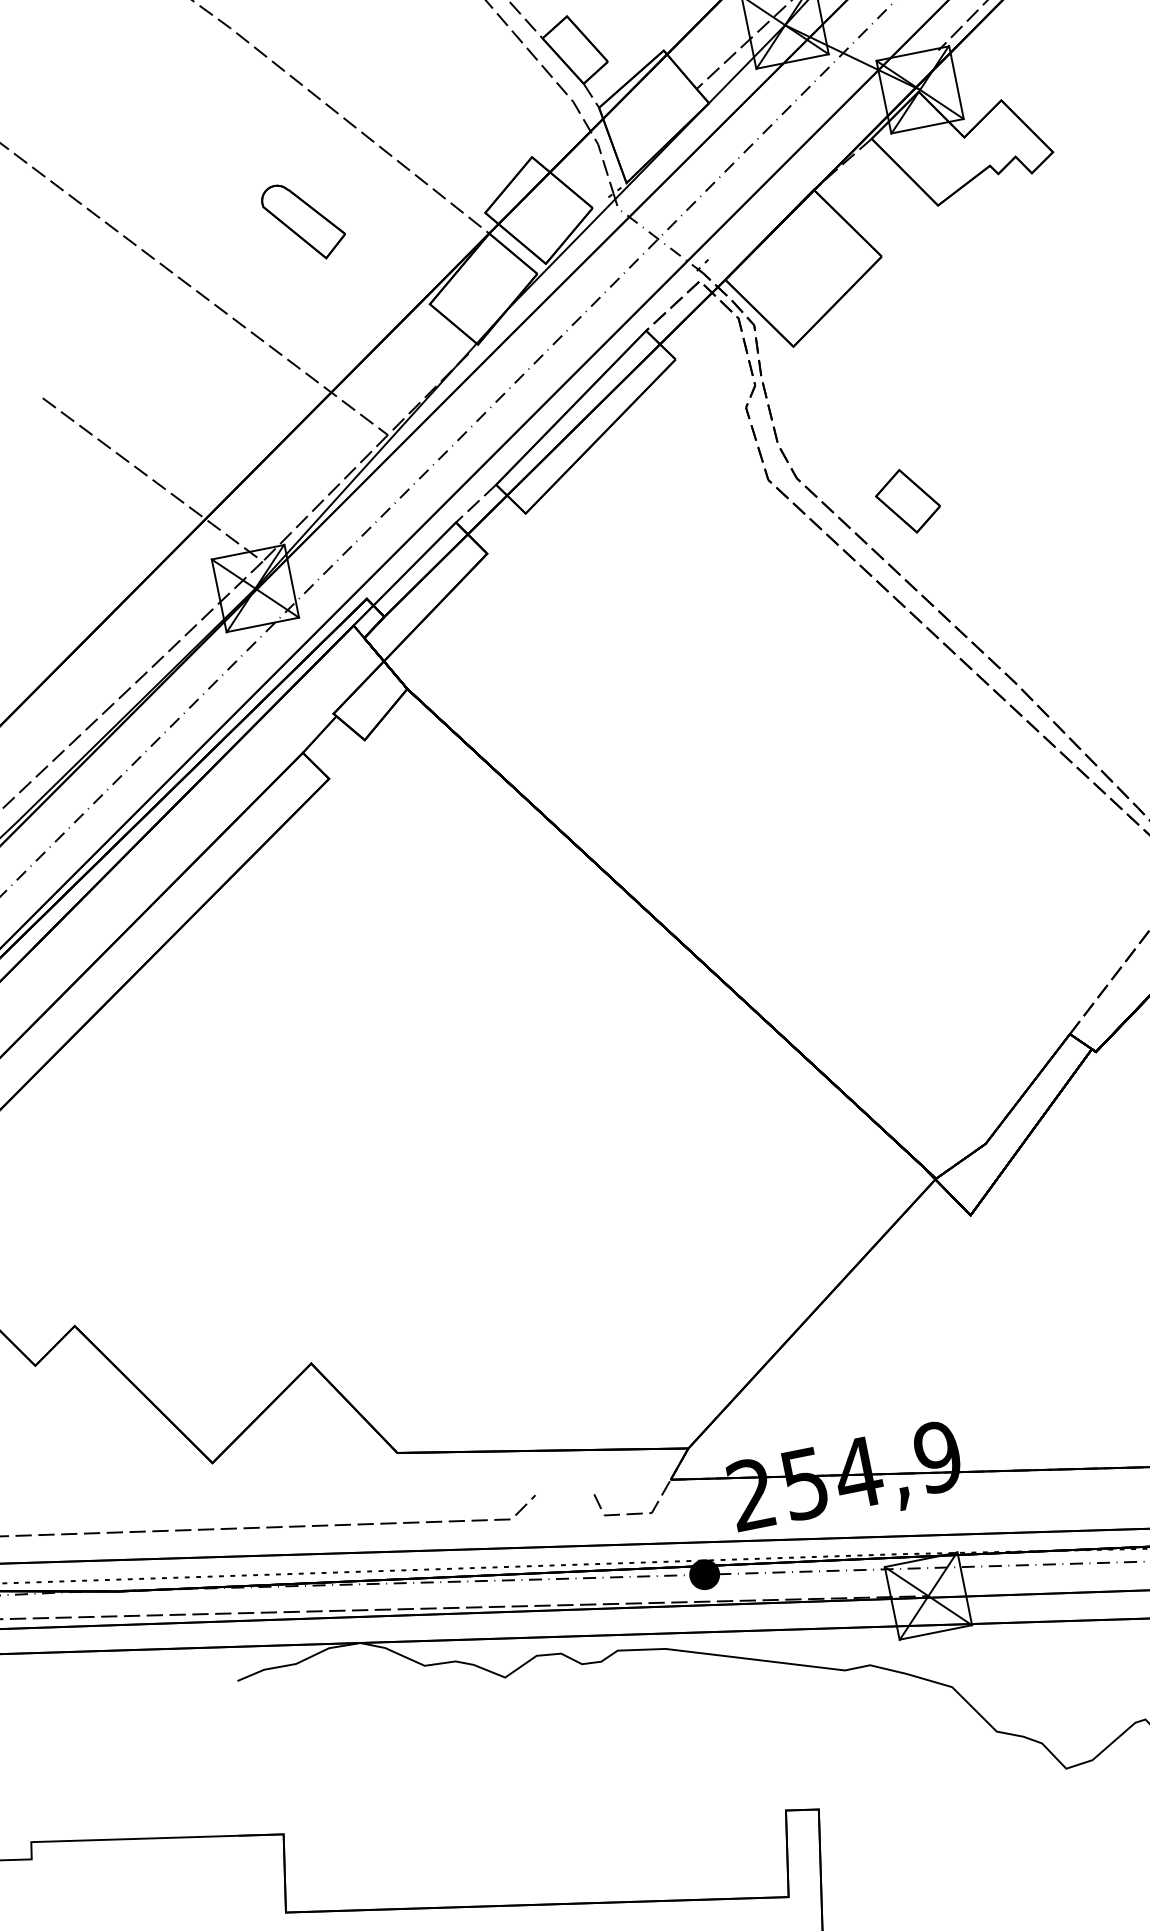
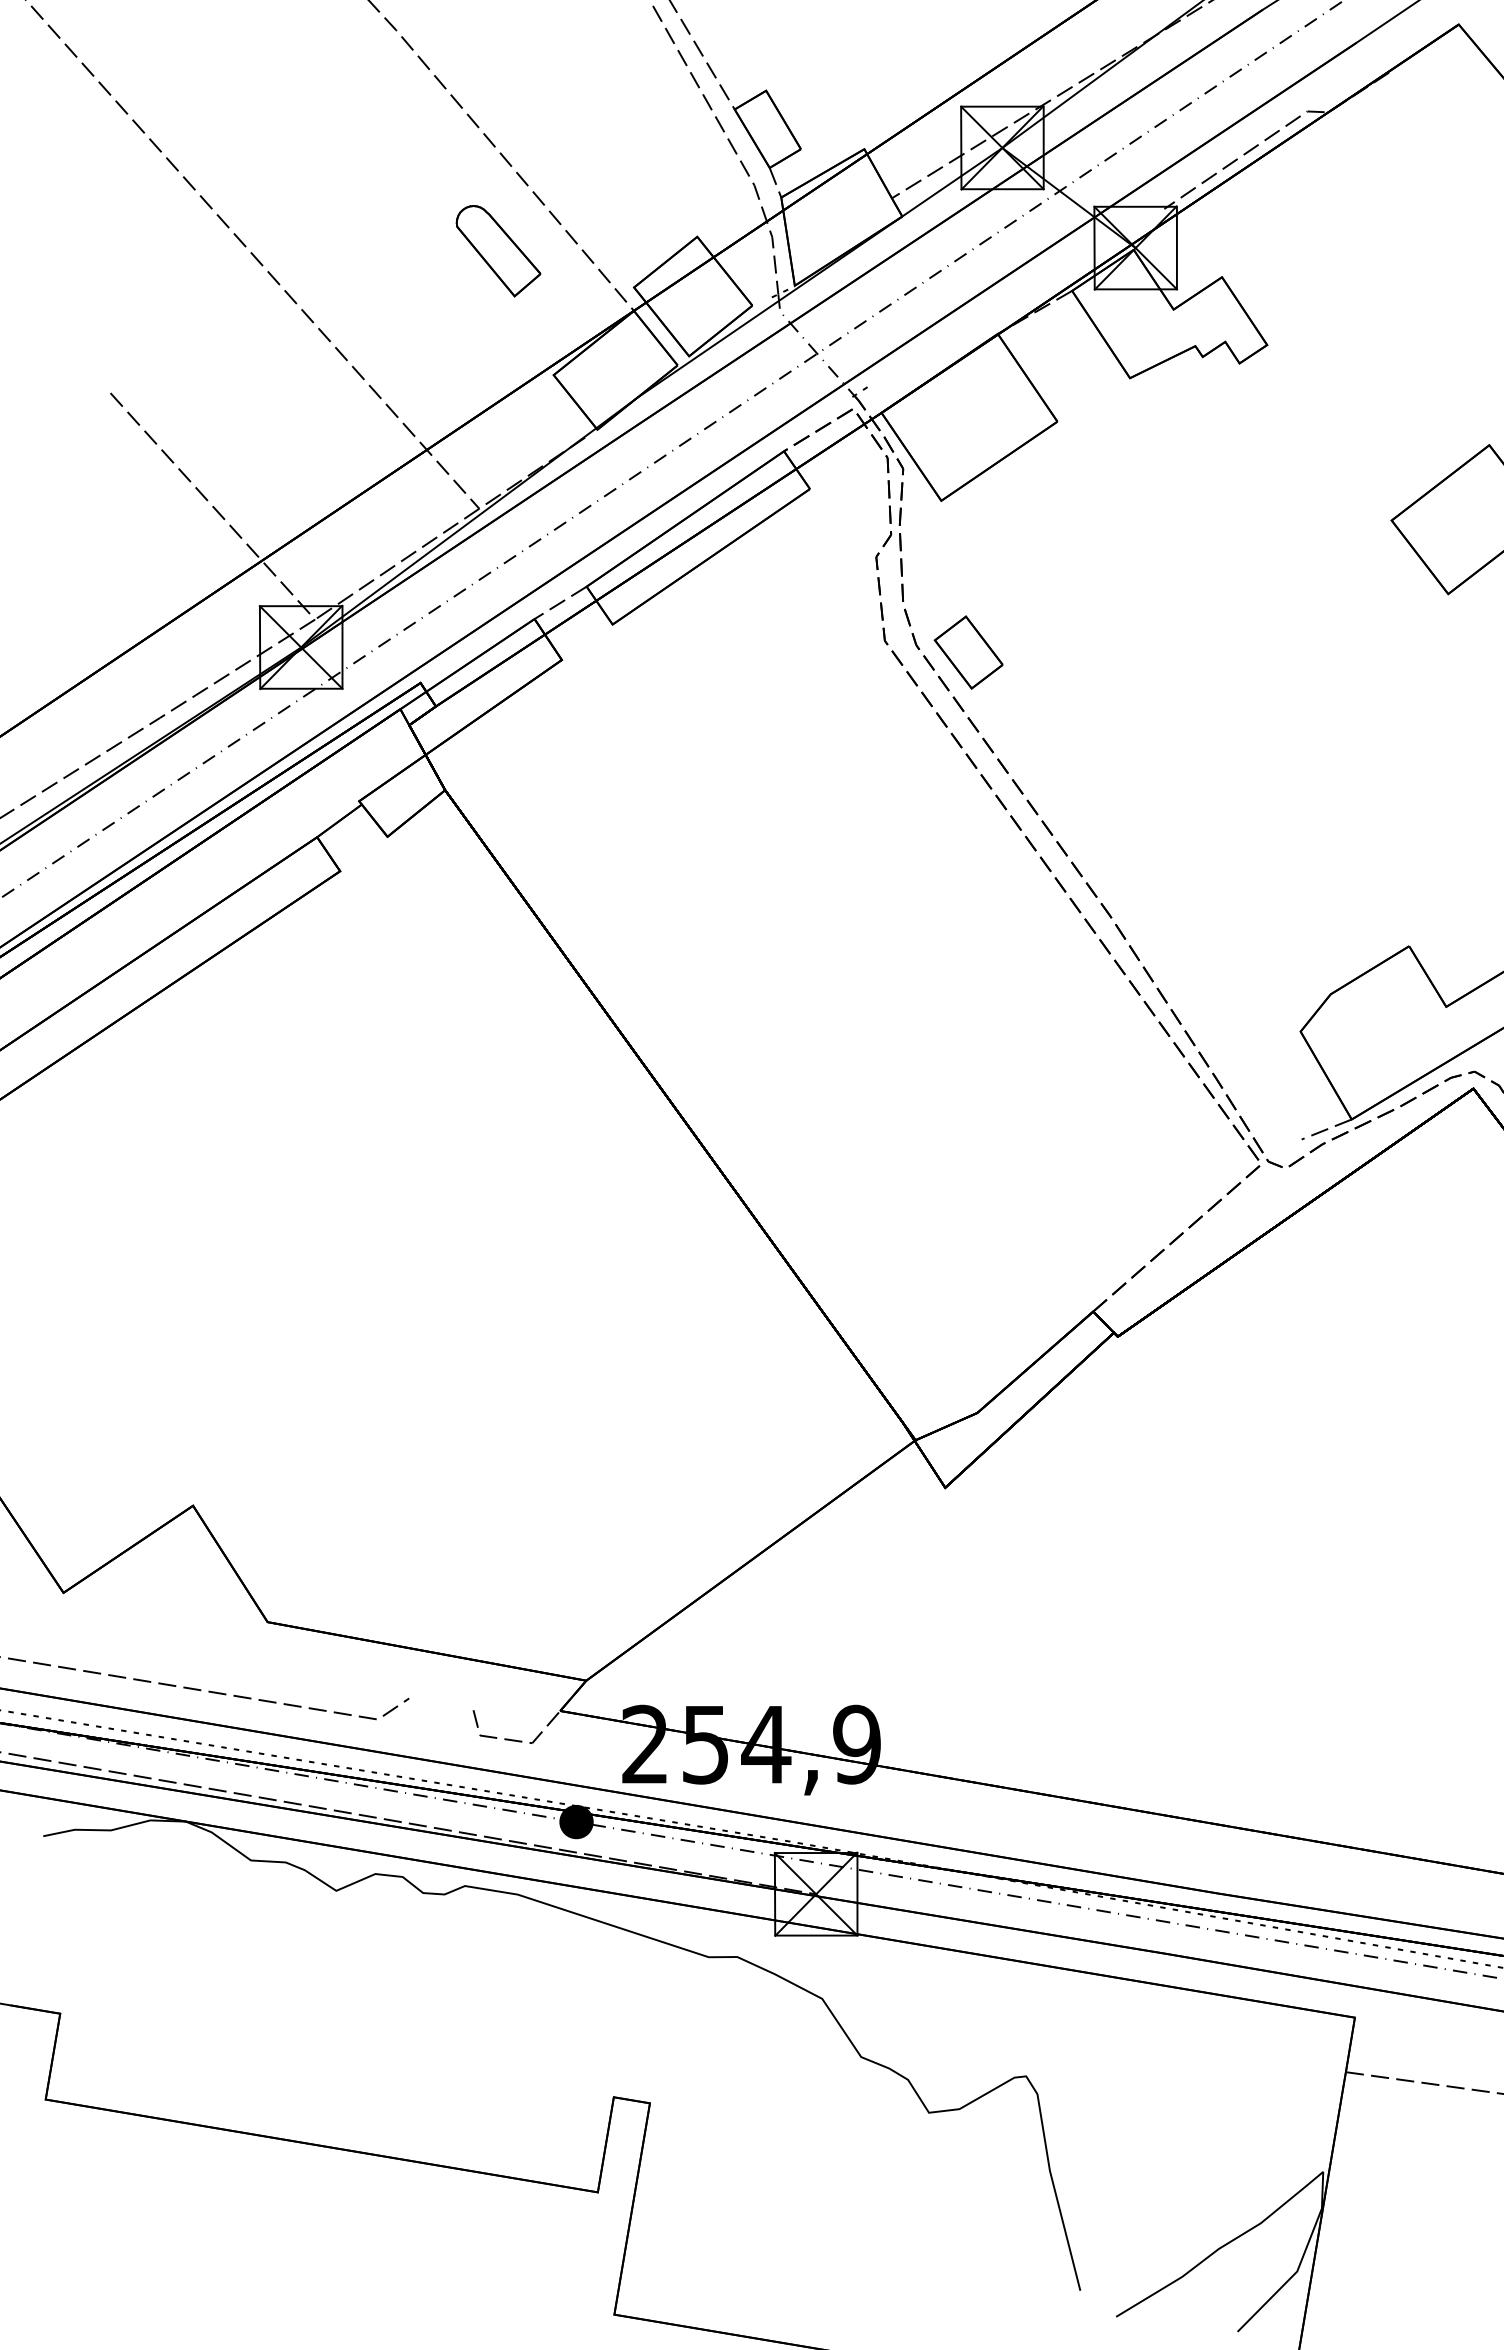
part: (304, 221) -> (498, 251), moved
part: (907, 501) -> (968, 652), moved

